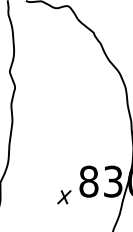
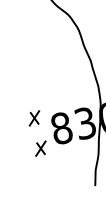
part: (64, 166) -> (34, 118), added

